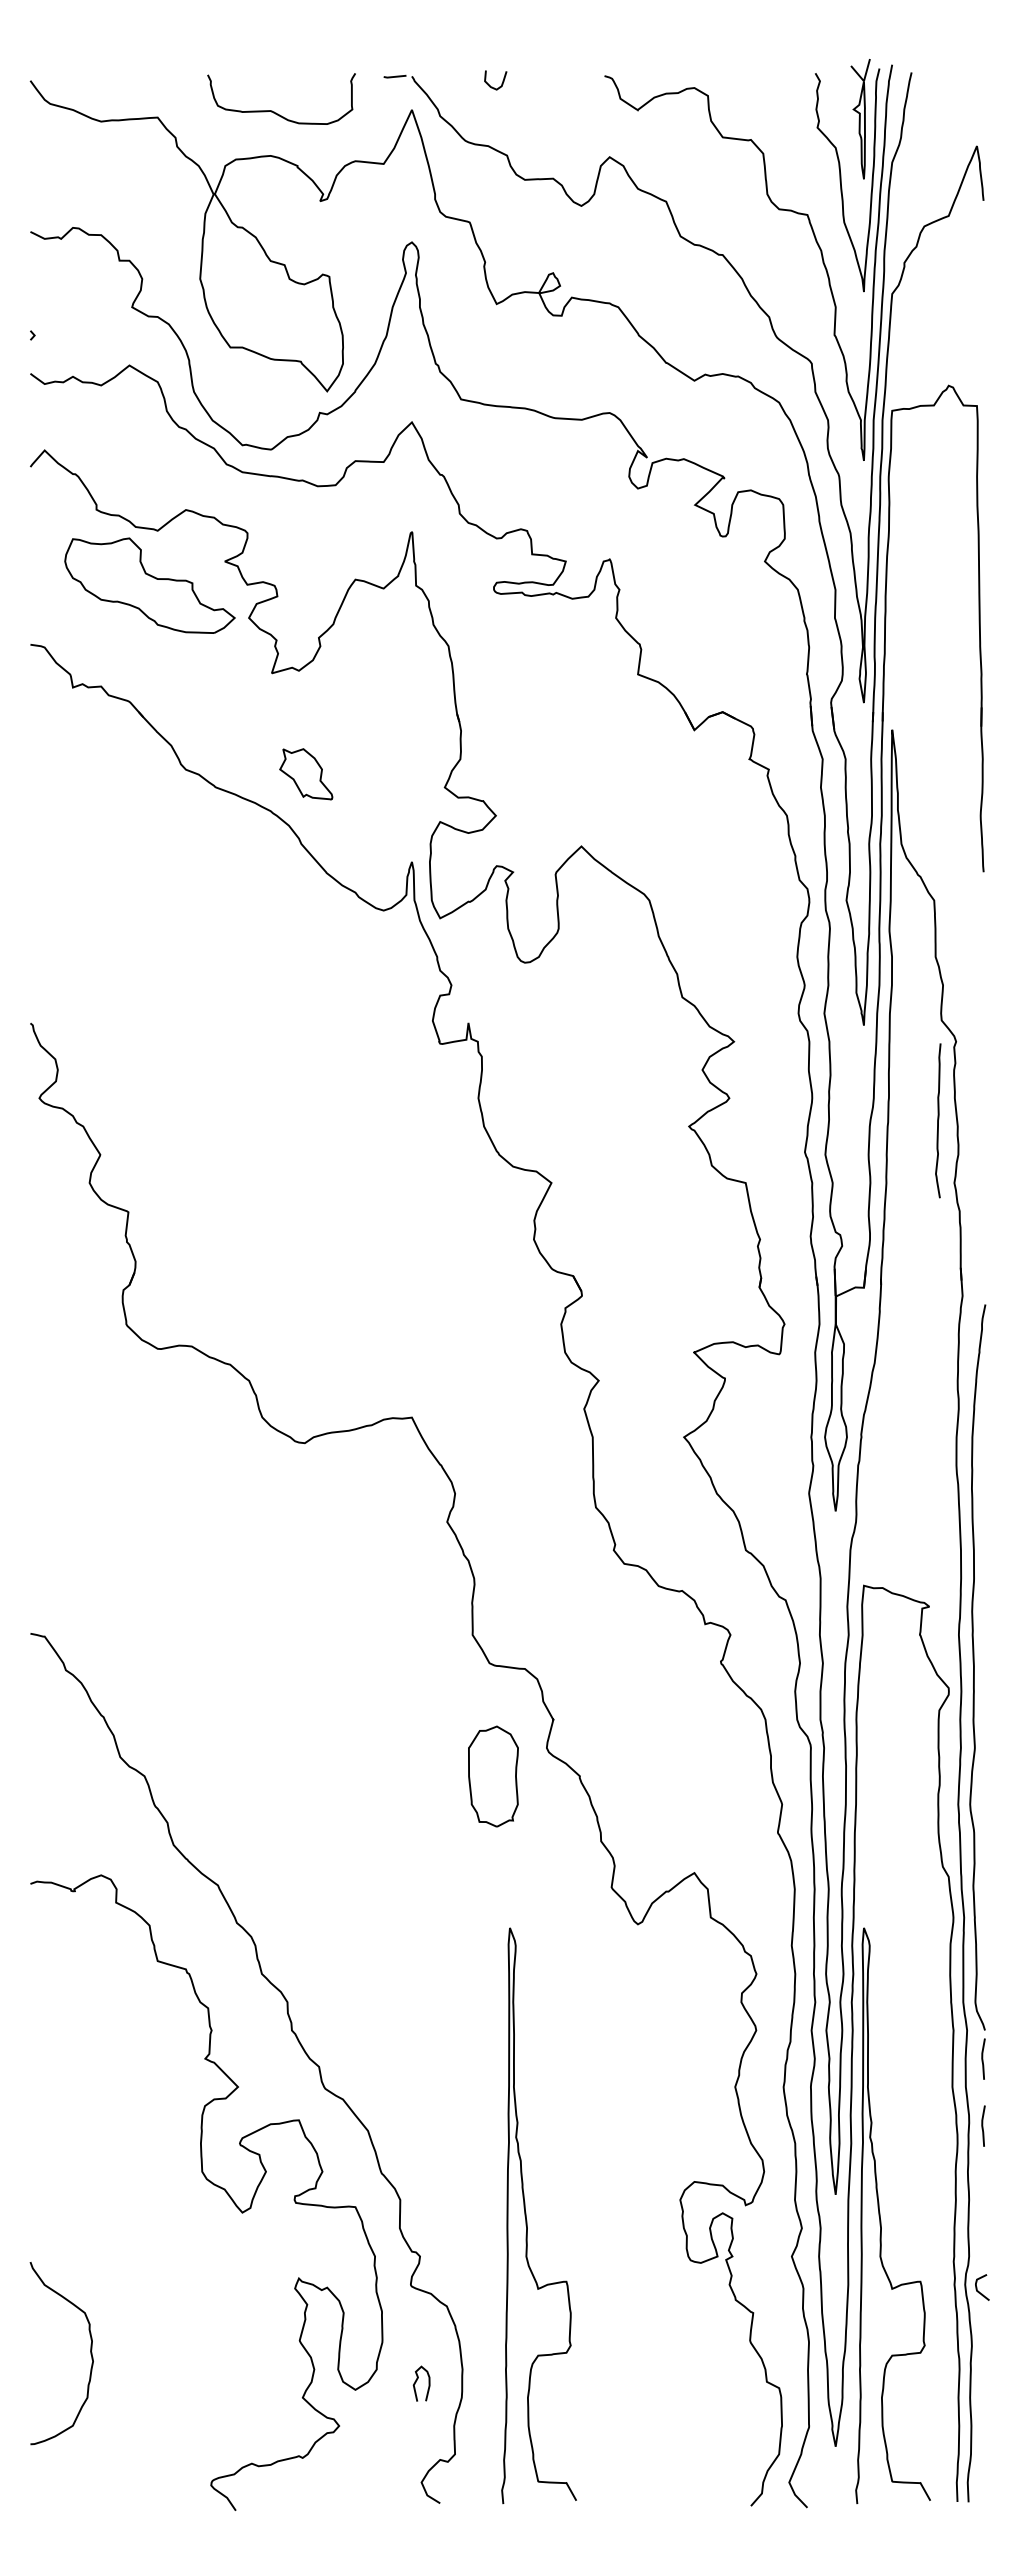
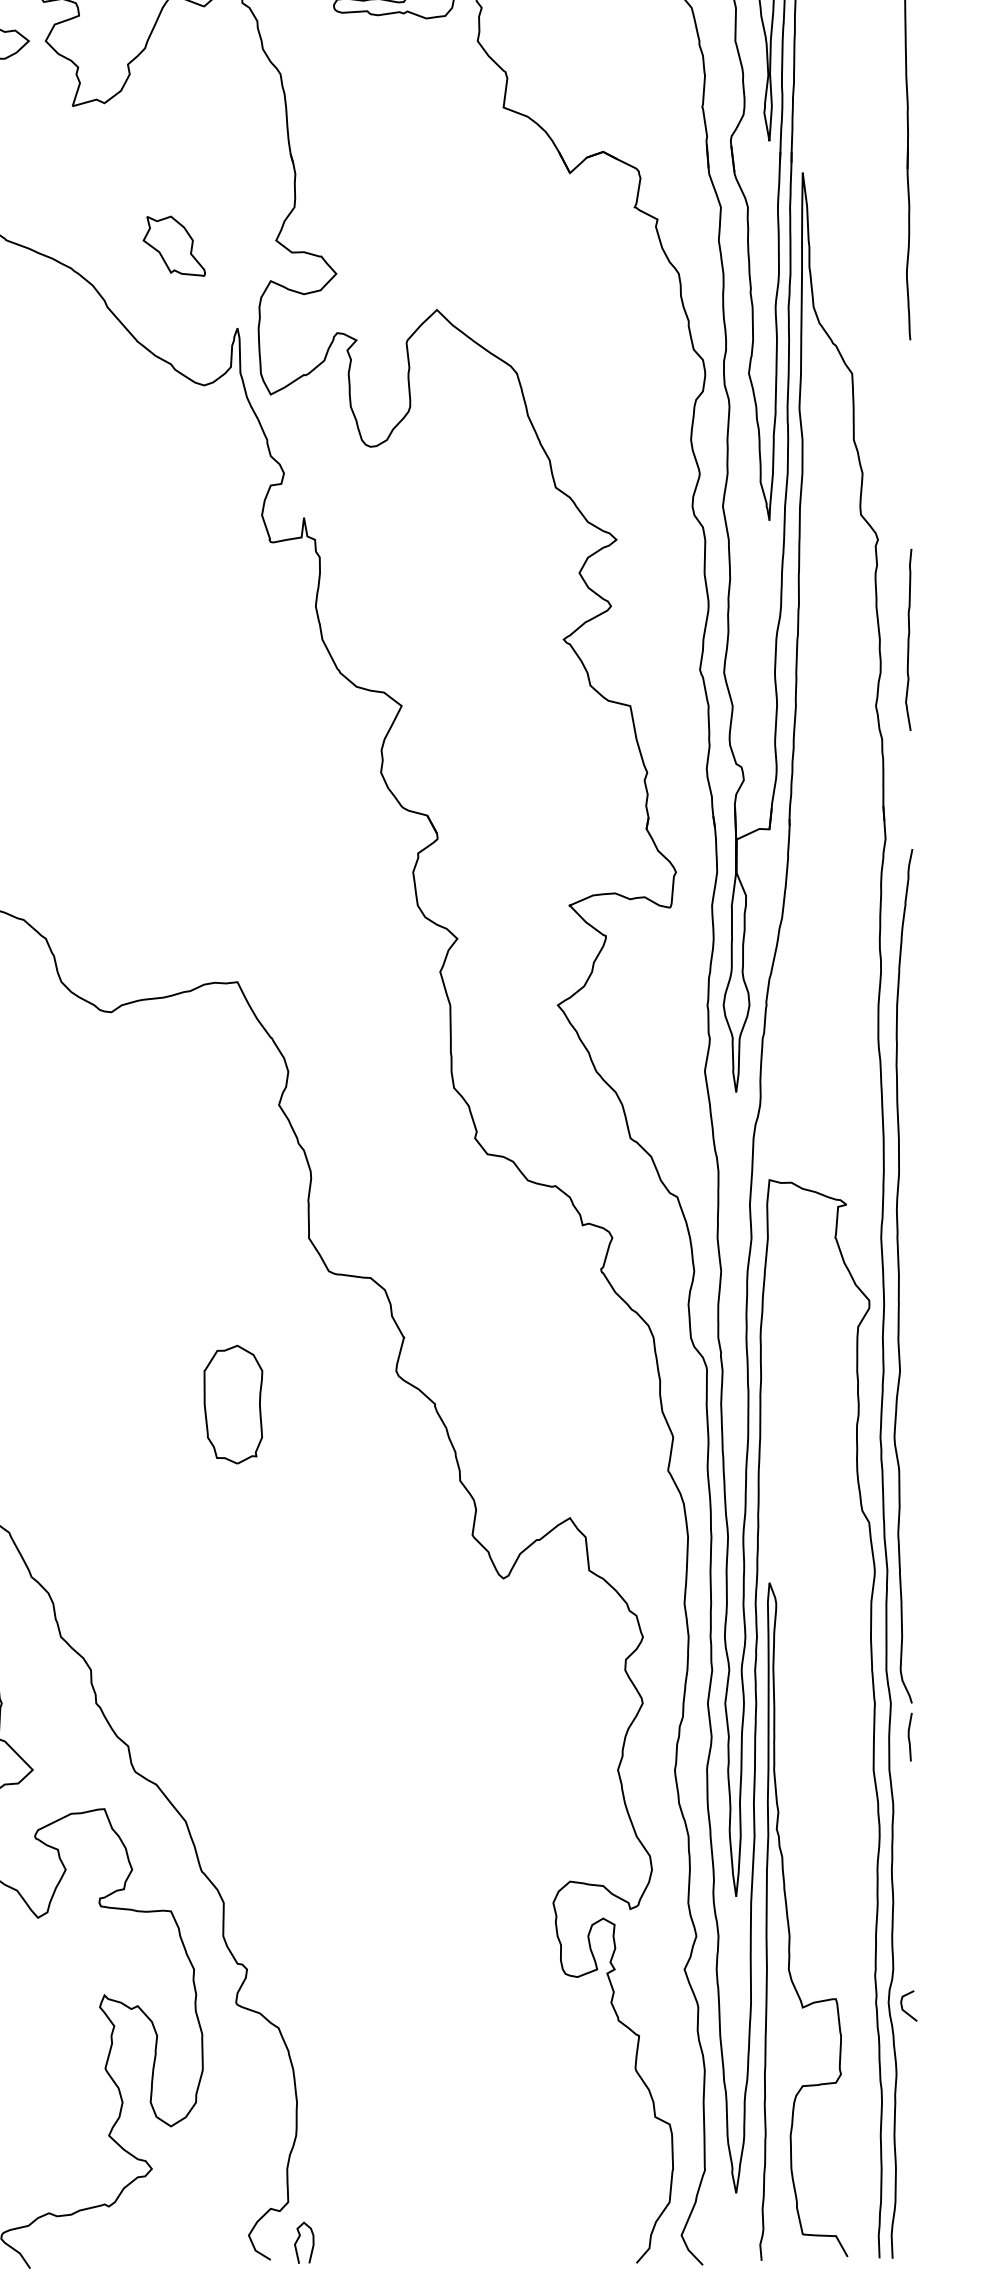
part: (306, 774) -> (174, 246), moved
curve: (938, 1120) -> (908, 639), moved
part: (493, 1776) -> (233, 1404), moved
line: (983, 2125) -> (910, 1815), removed
curve: (526, 2215) -> (372, 1921), removed
curve: (417, 2380) -> (299, 2238), moved

